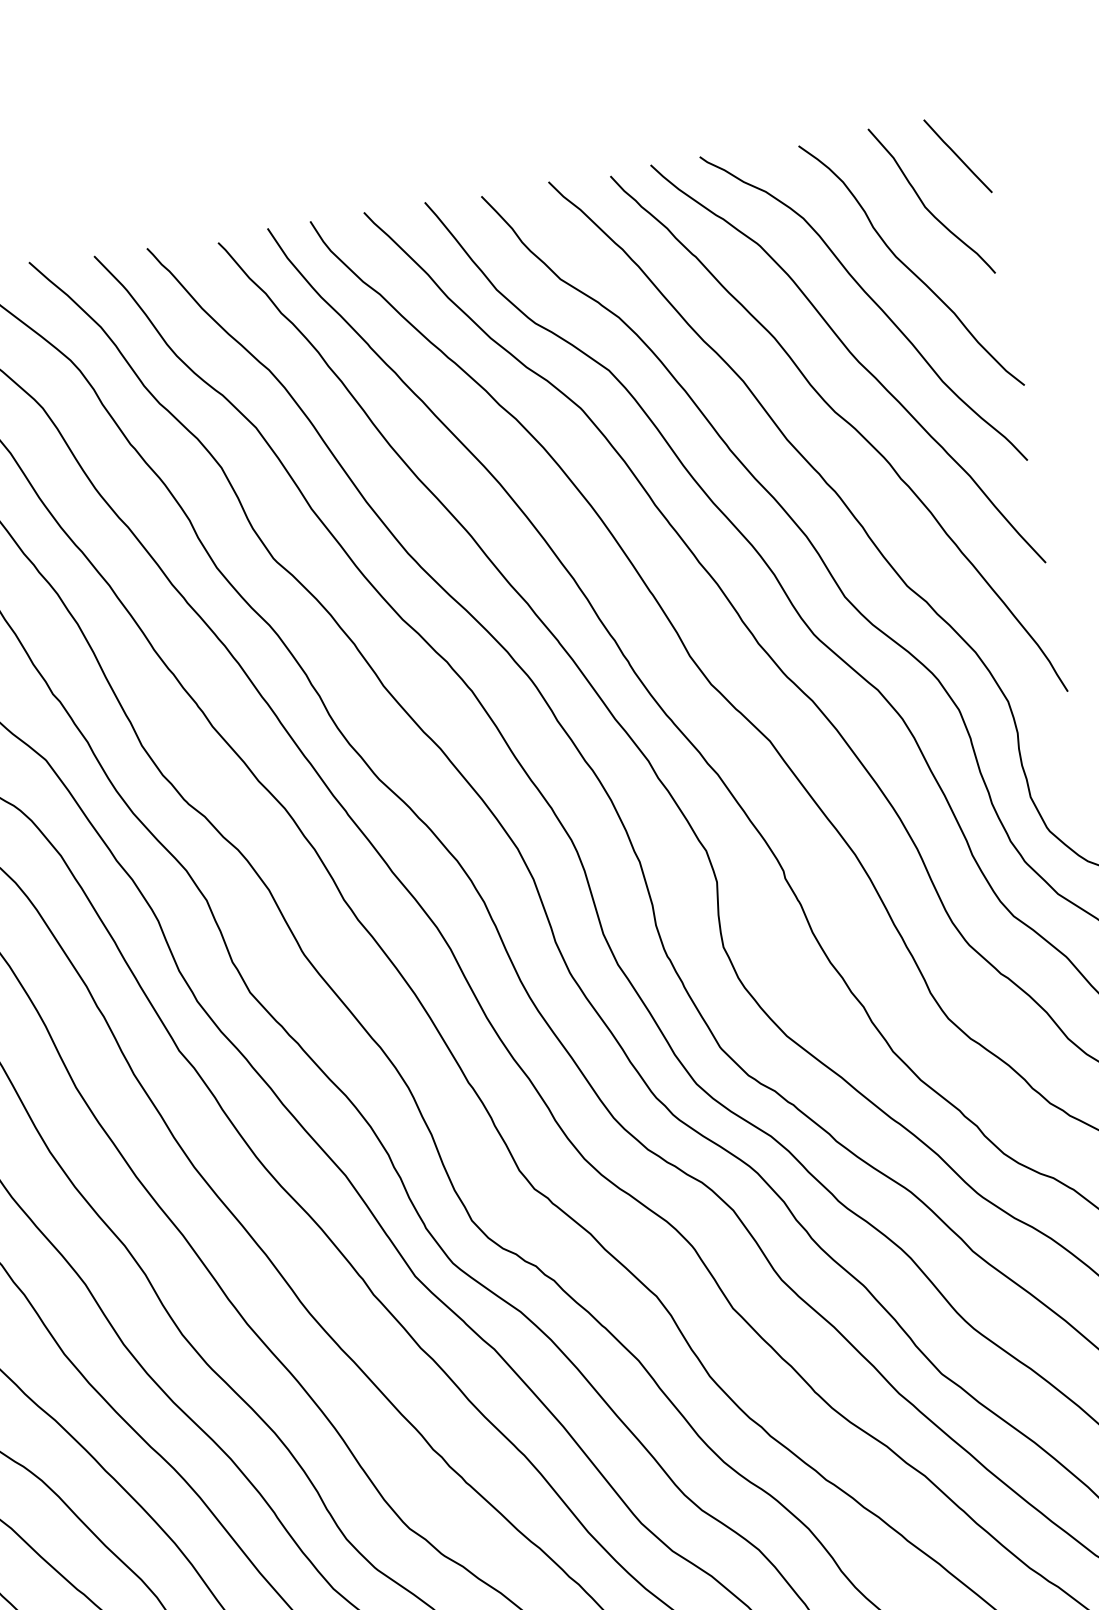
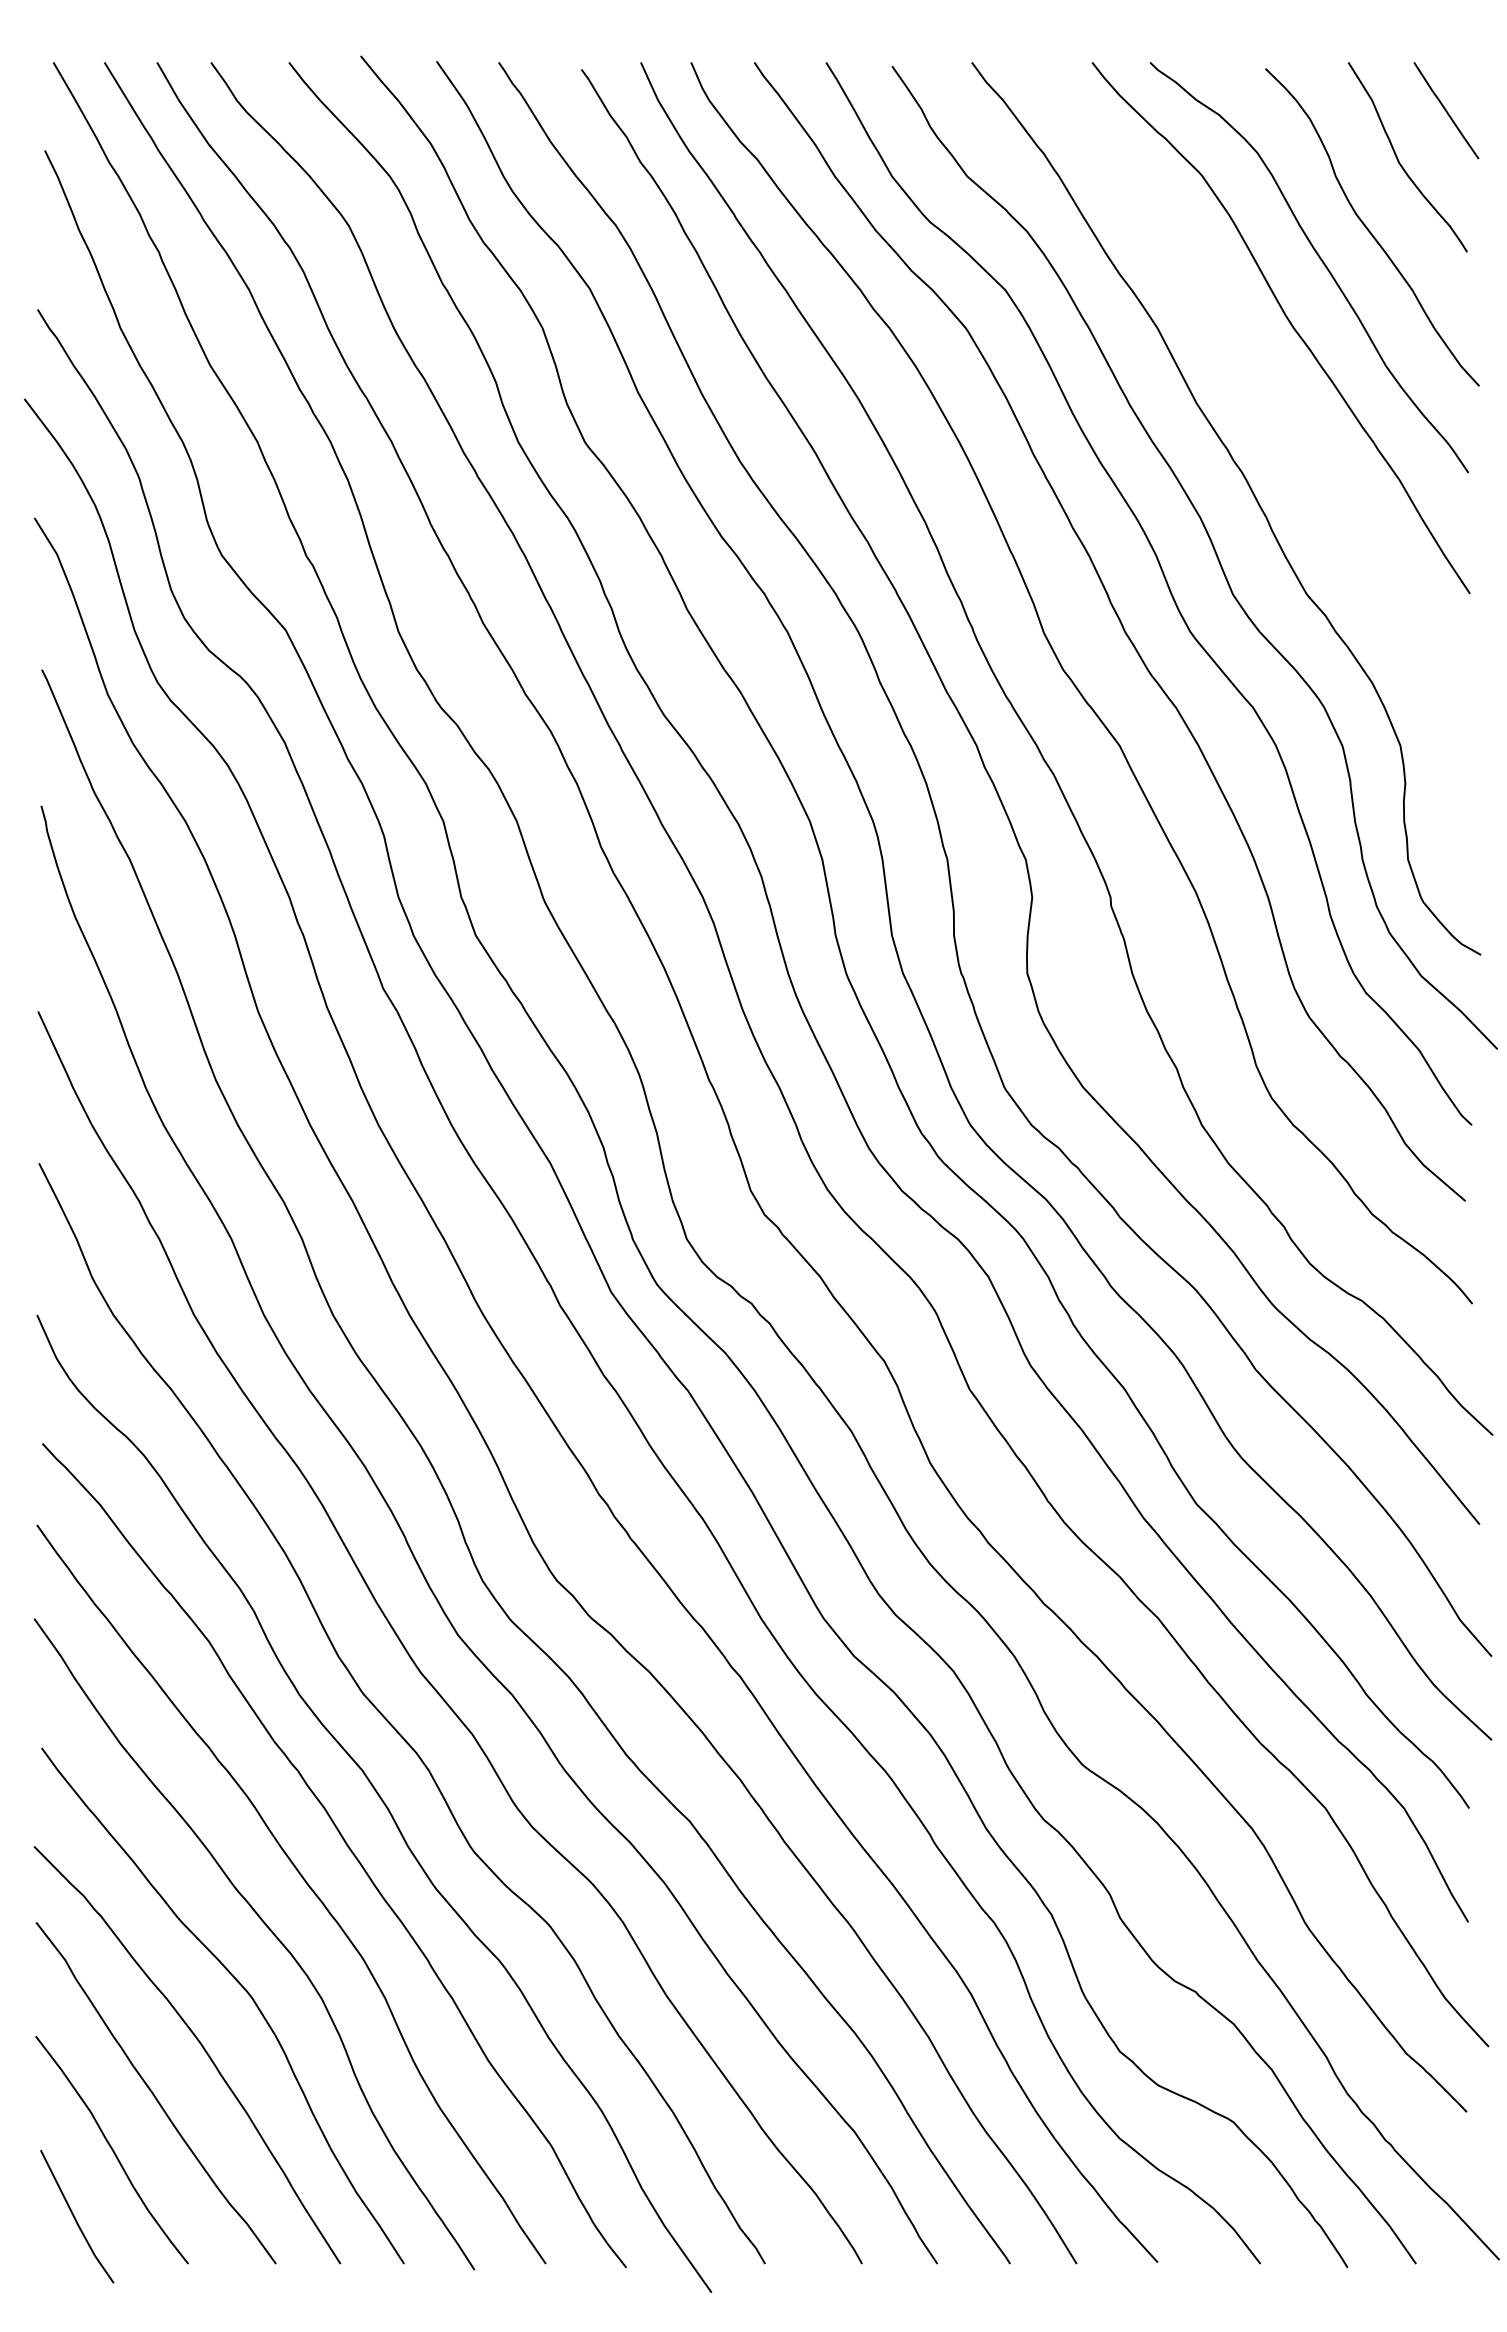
curve: (847, 422) -> (1268, 395), removed

